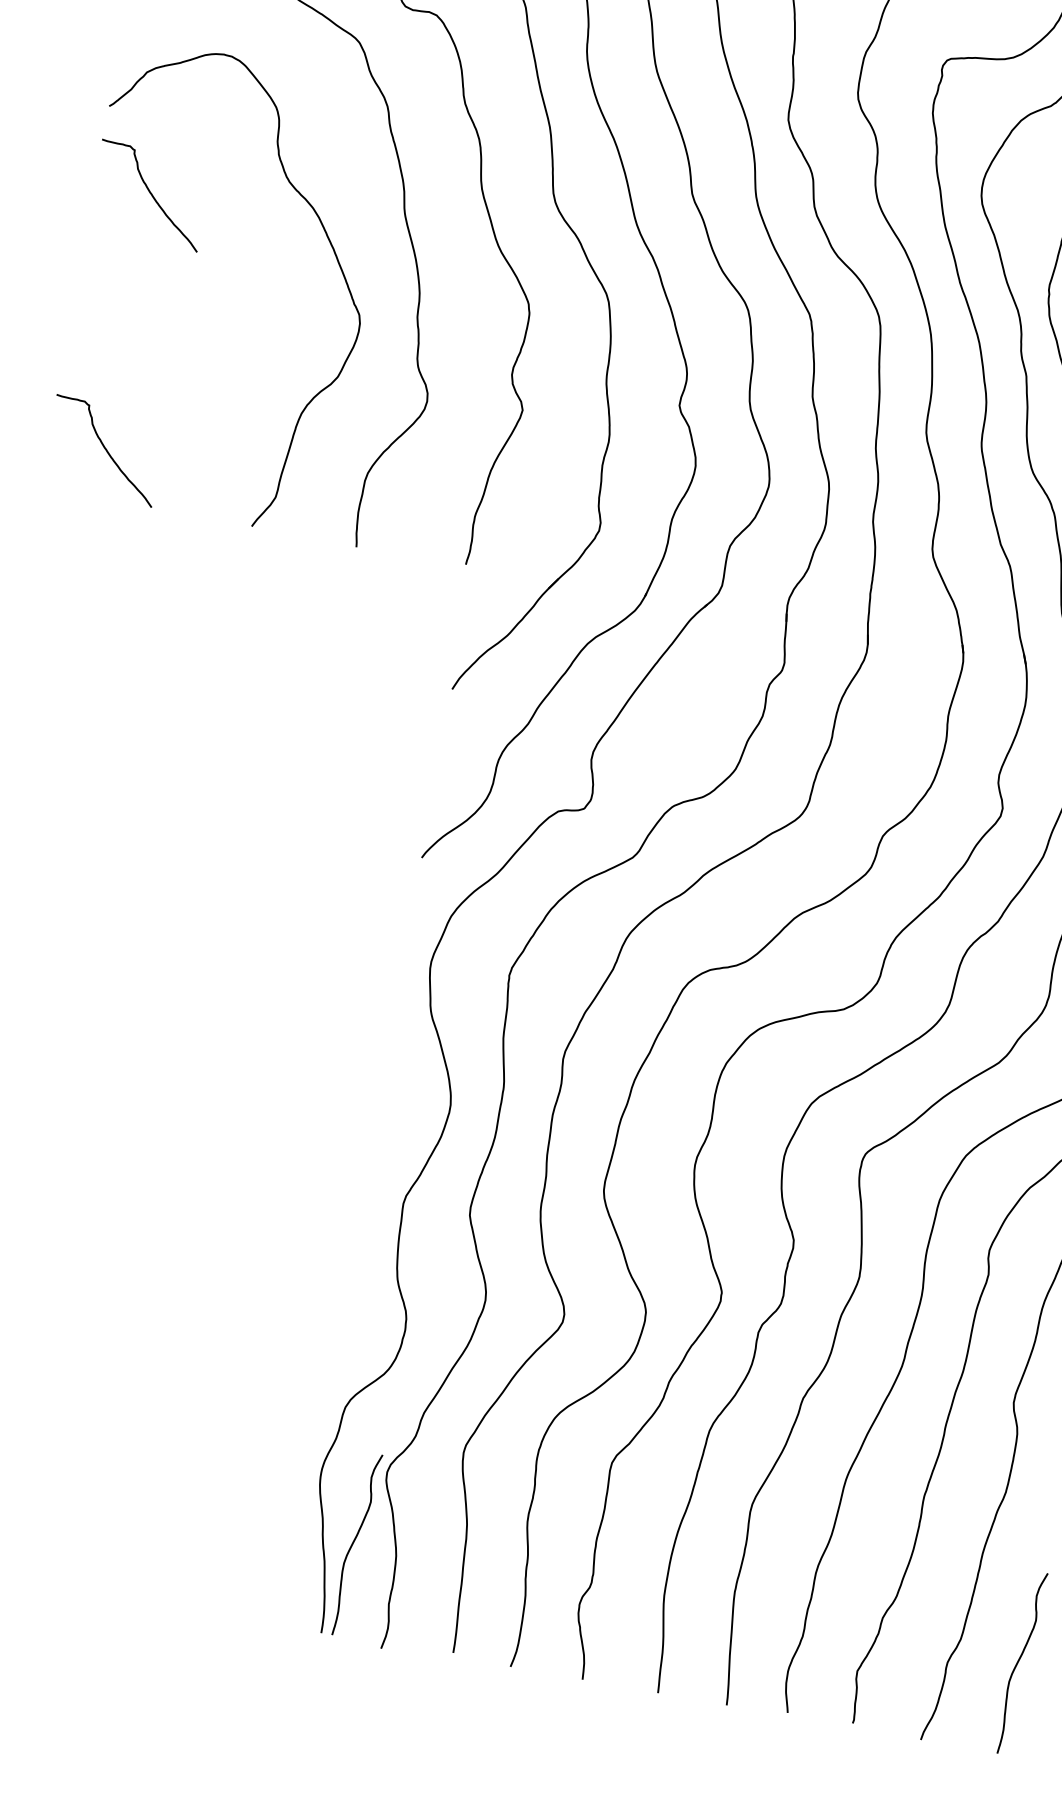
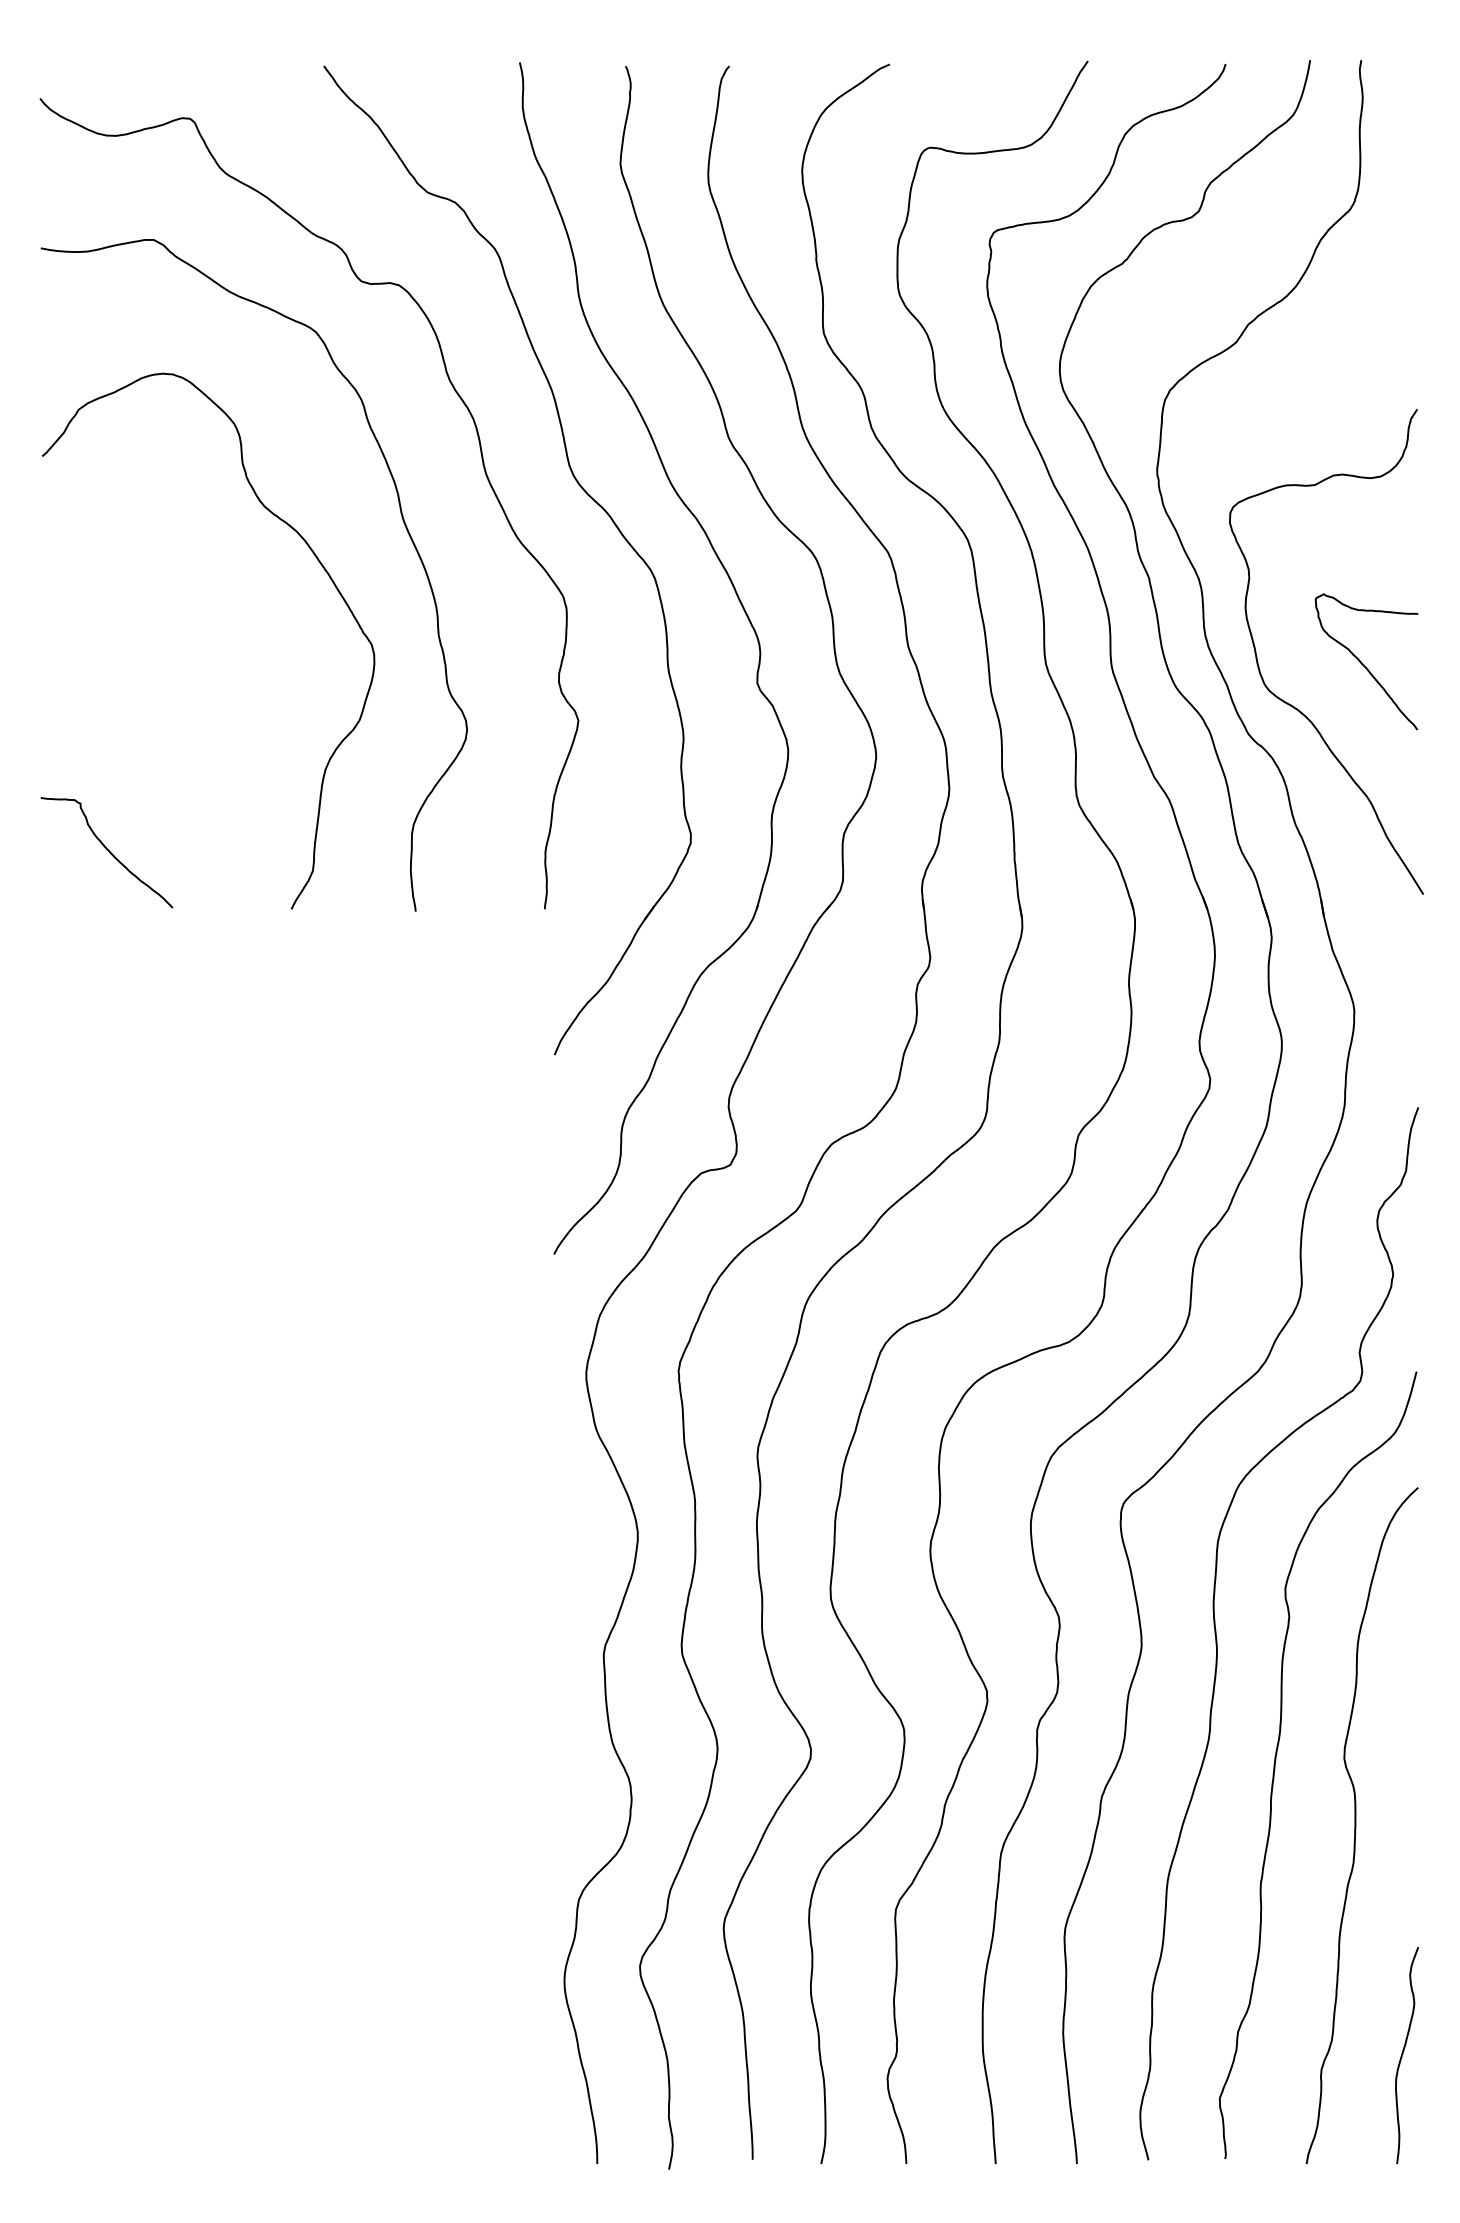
curve: (150, 193) -> (107, 548), removed
curve: (354, 1543) -> (616, 2054), removed

